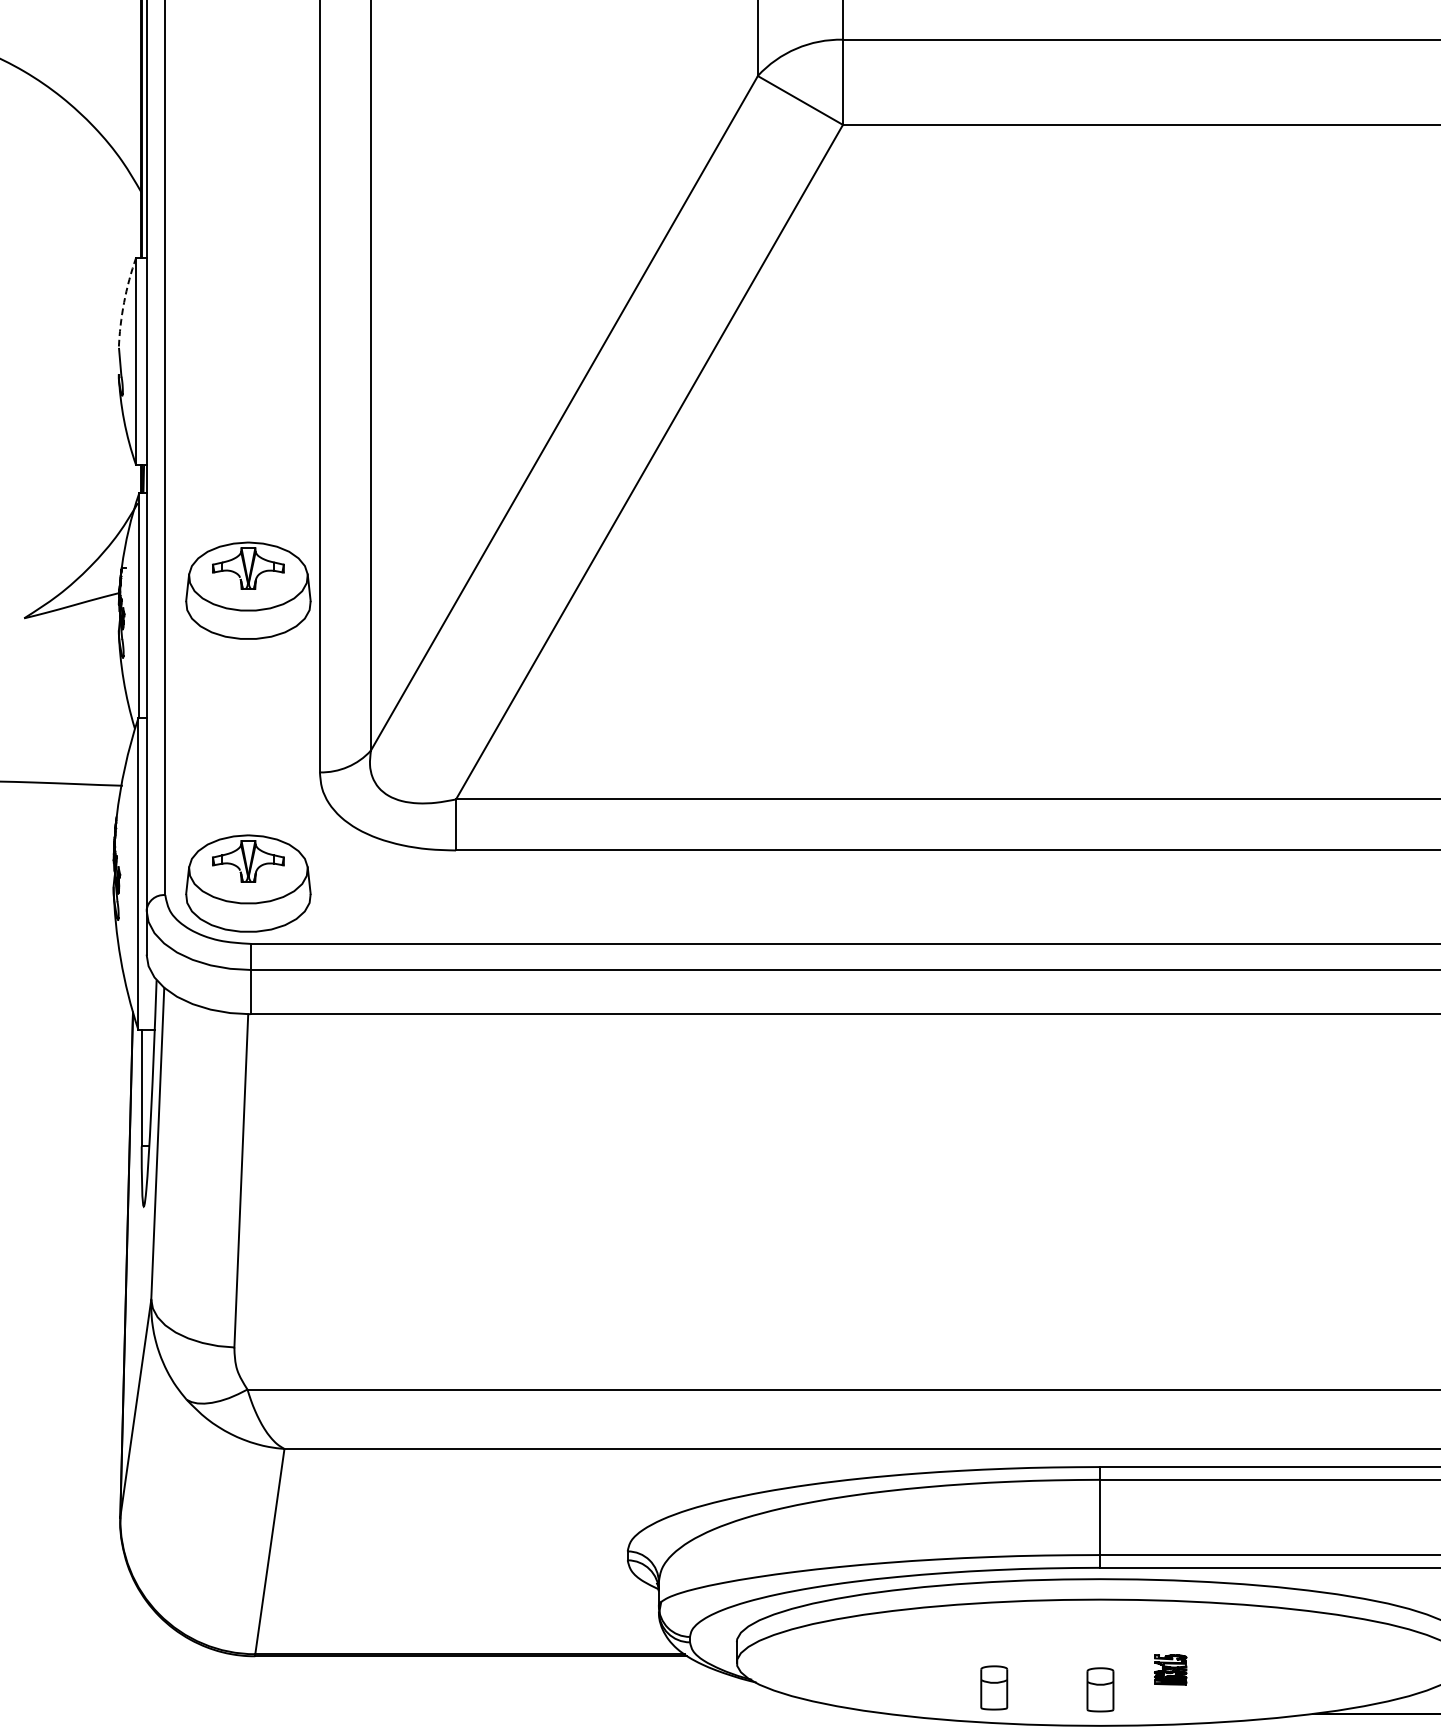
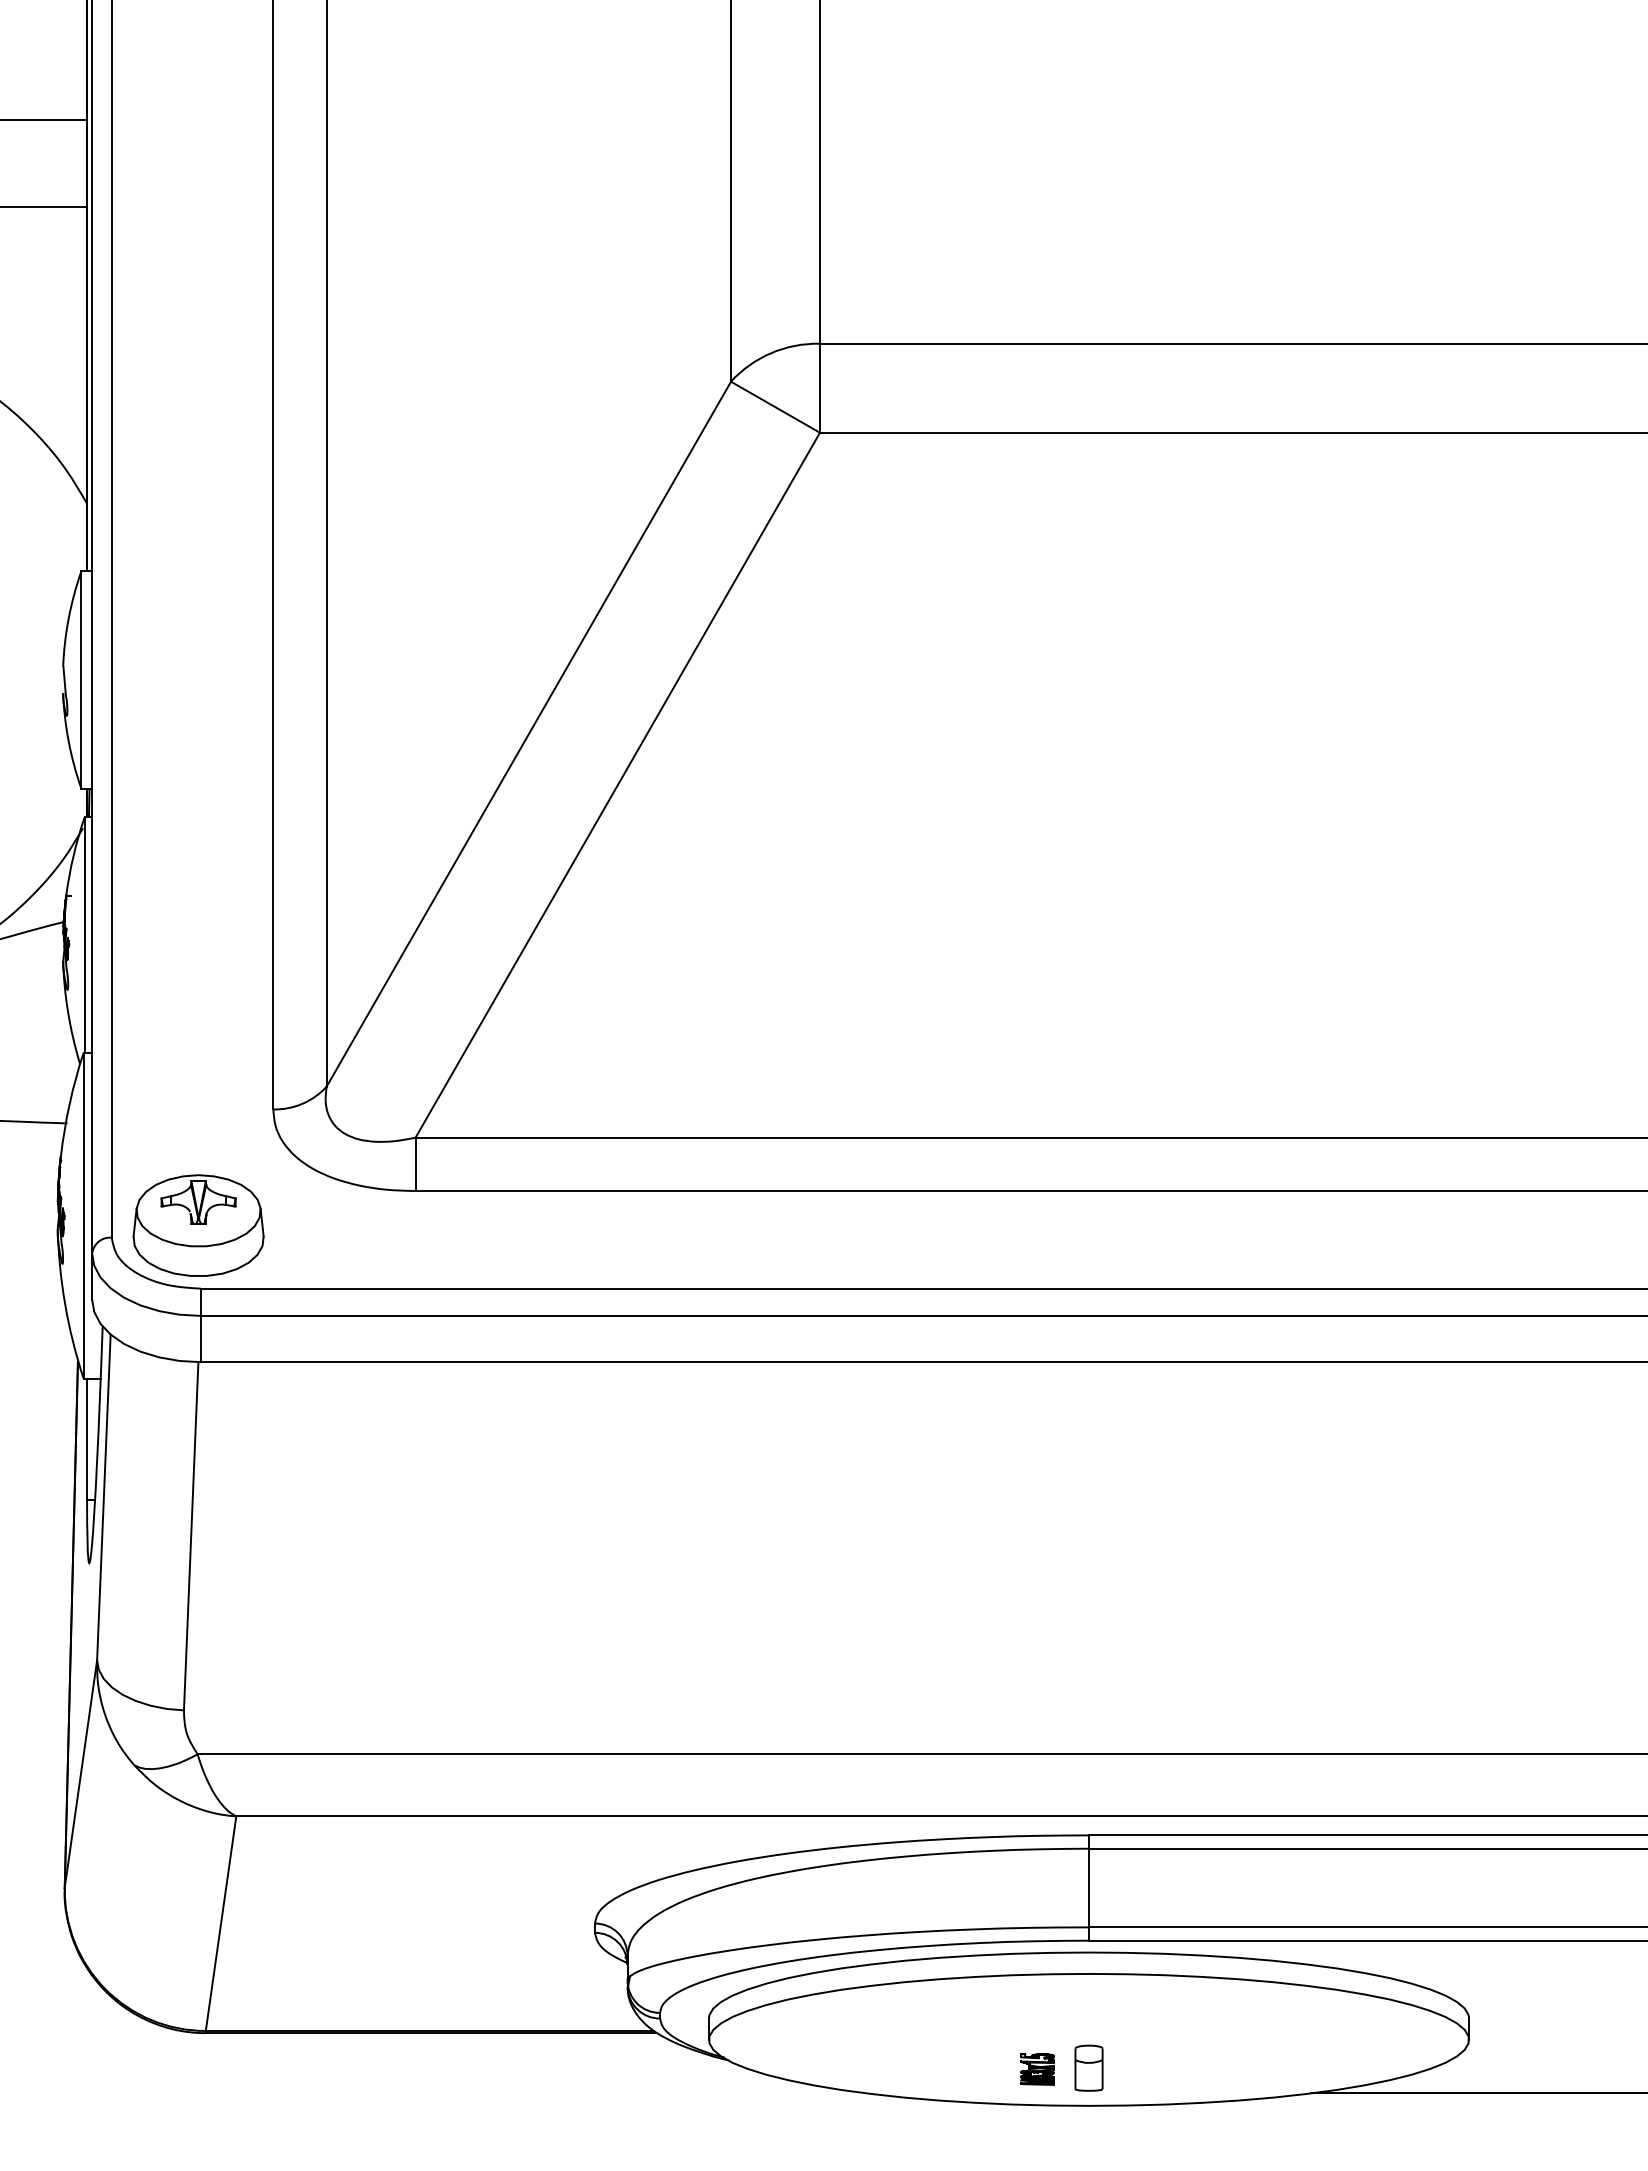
arc: (123, 302) -> (68, 618), dashed -> solid
part: (248, 590) -> (198, 919), removed
part: (1170, 1670) -> (1037, 2069), moved
part: (993, 1687) -> (977, 2065), removed

